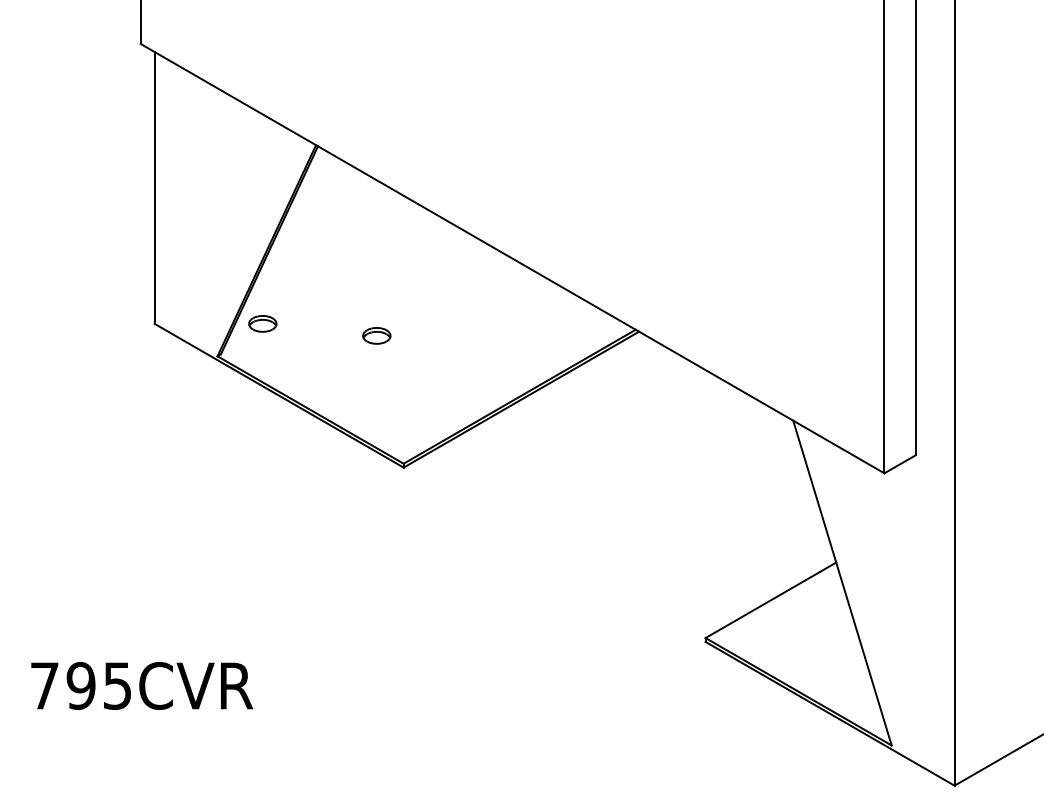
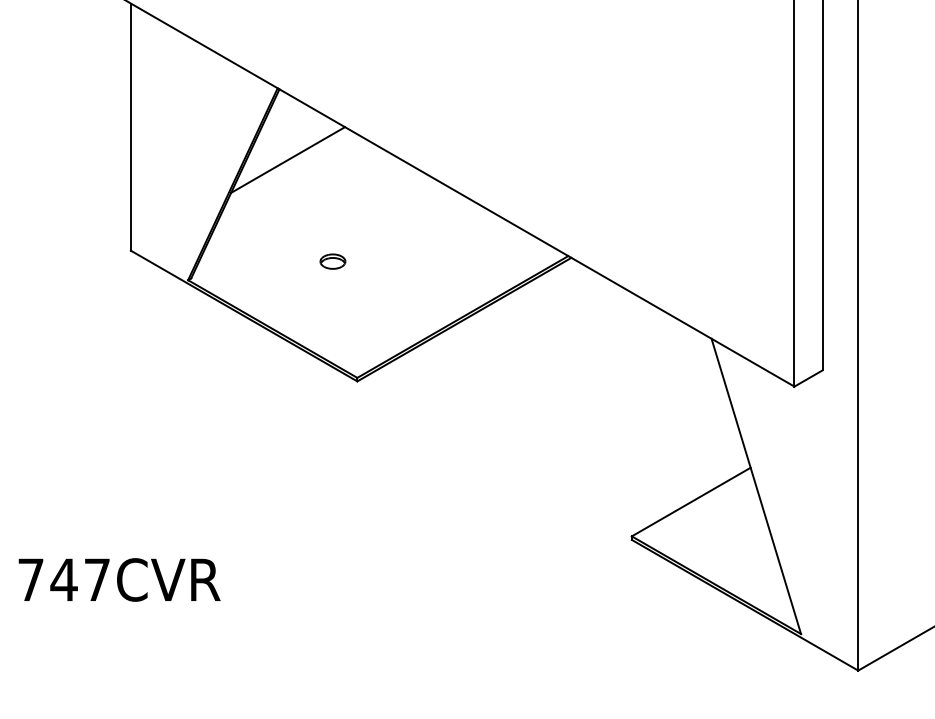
line: (327, 223) -> (288, 159), added
part: (262, 323) -> (229, 250), removed
text: (98, 686) -> (79, 580), 795CVR -> 747CVR

